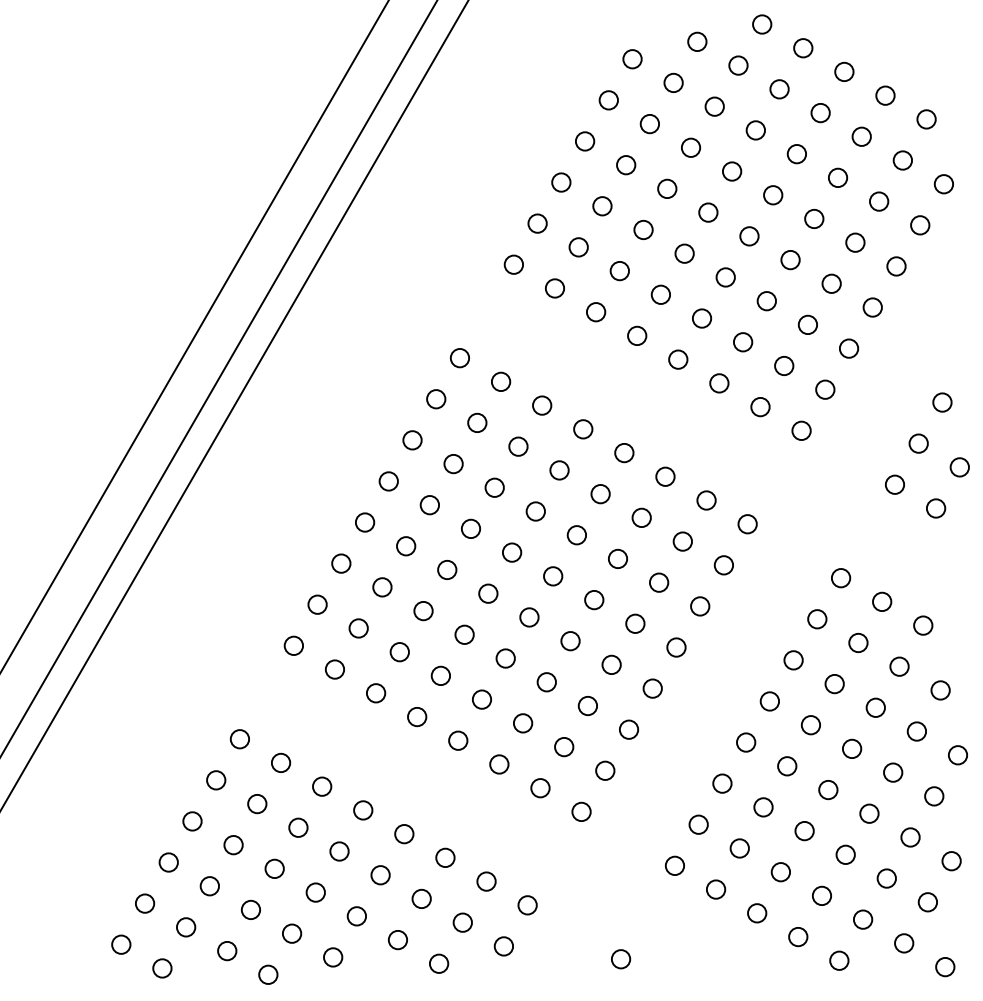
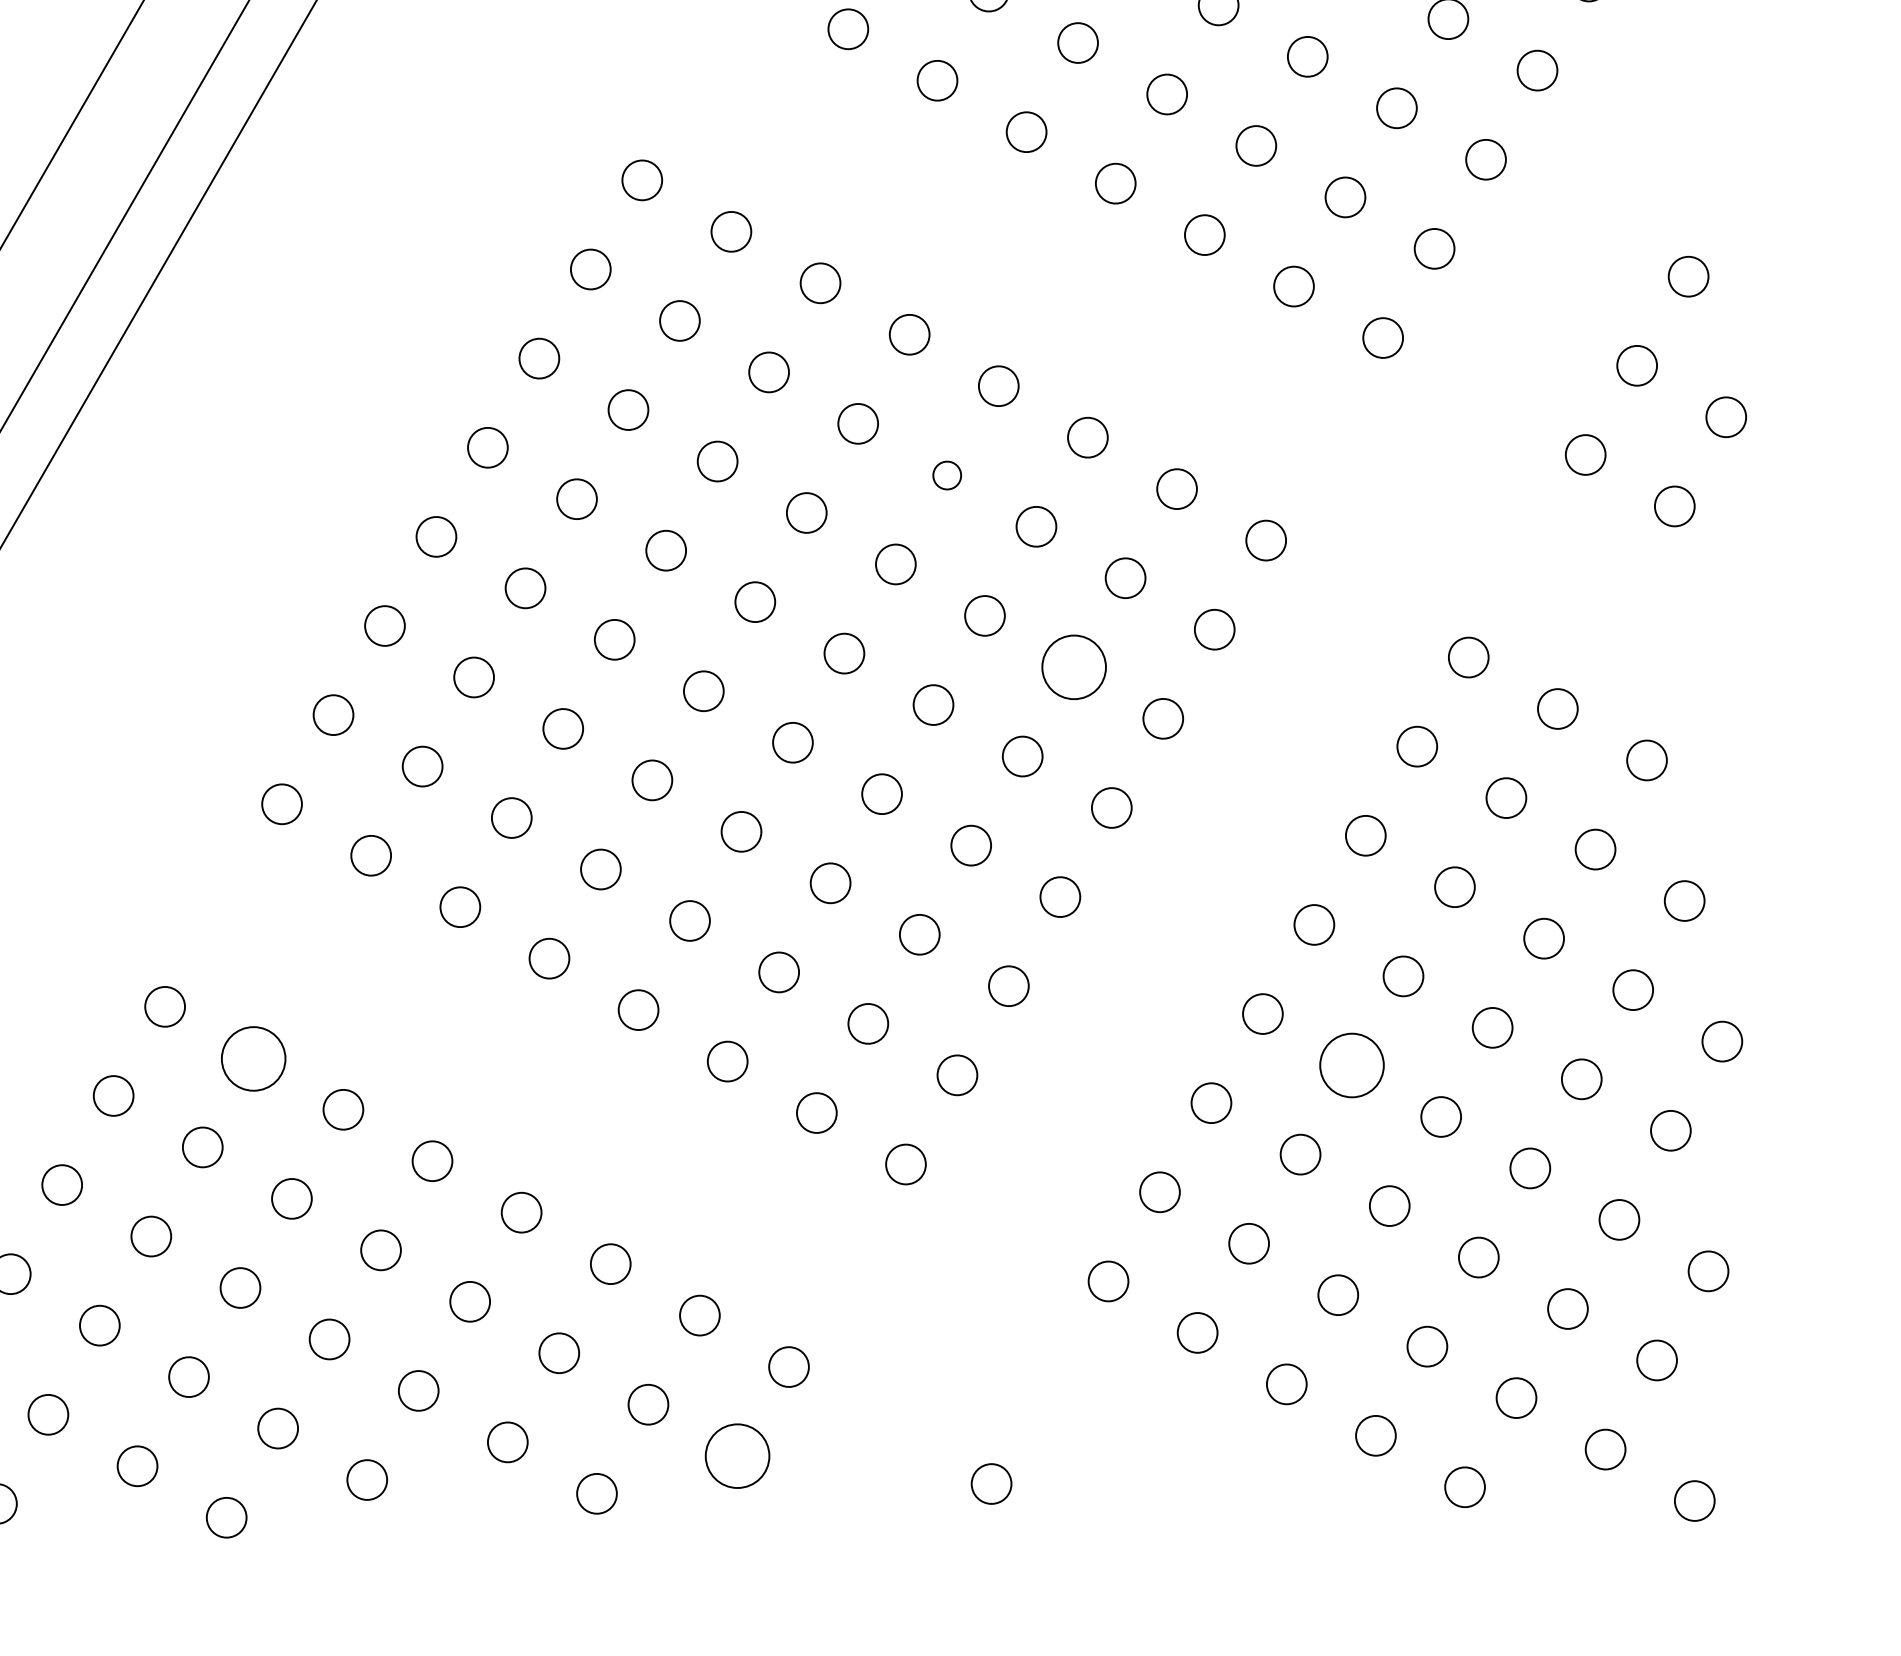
circle: (600, 494) -> (947, 476), size x0.7
circle: (658, 582) -> (1072, 666), size x1.6
circle: (281, 762) -> (255, 1057), size x1.6
circle: (787, 766) -> (1352, 1065), size x1.6
circle: (503, 946) -> (736, 1456), size x1.6

